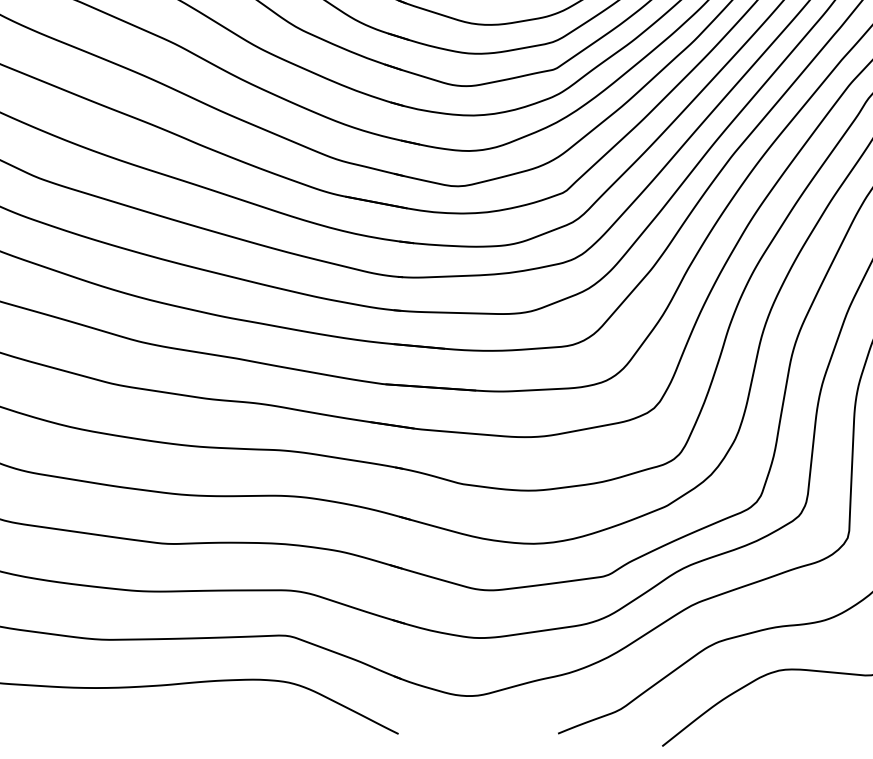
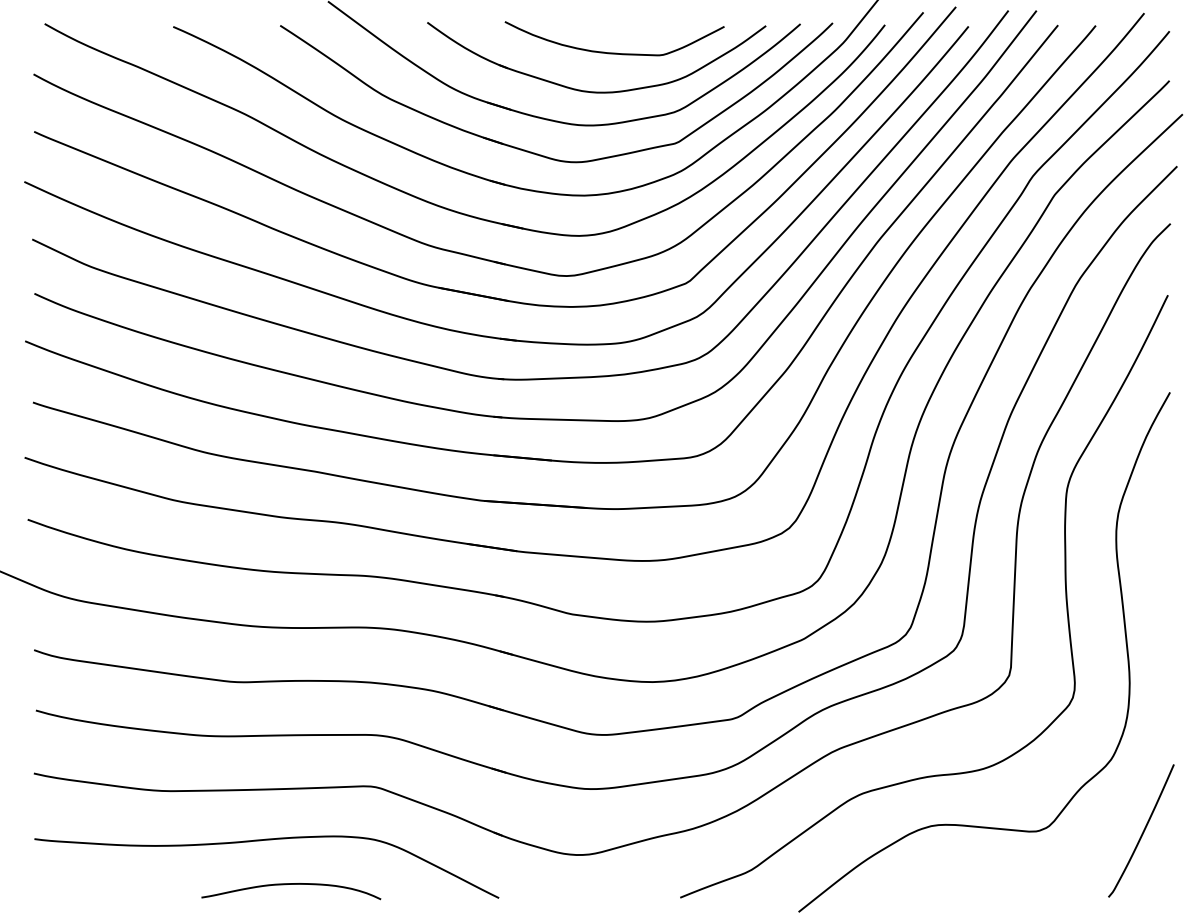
curve: (215, 722) -> (291, 884), added

